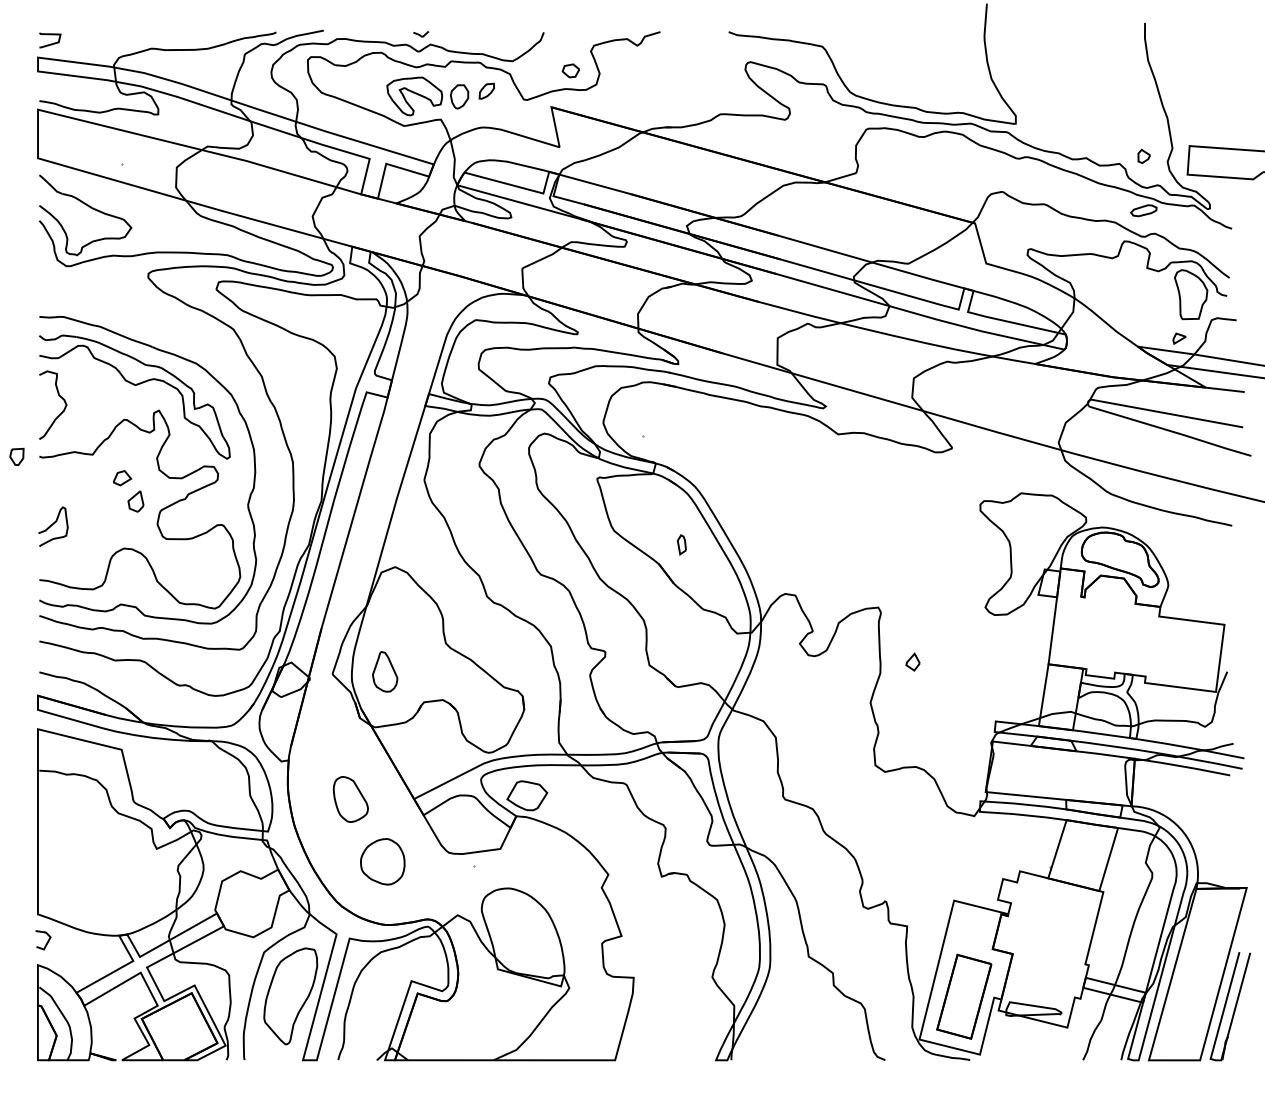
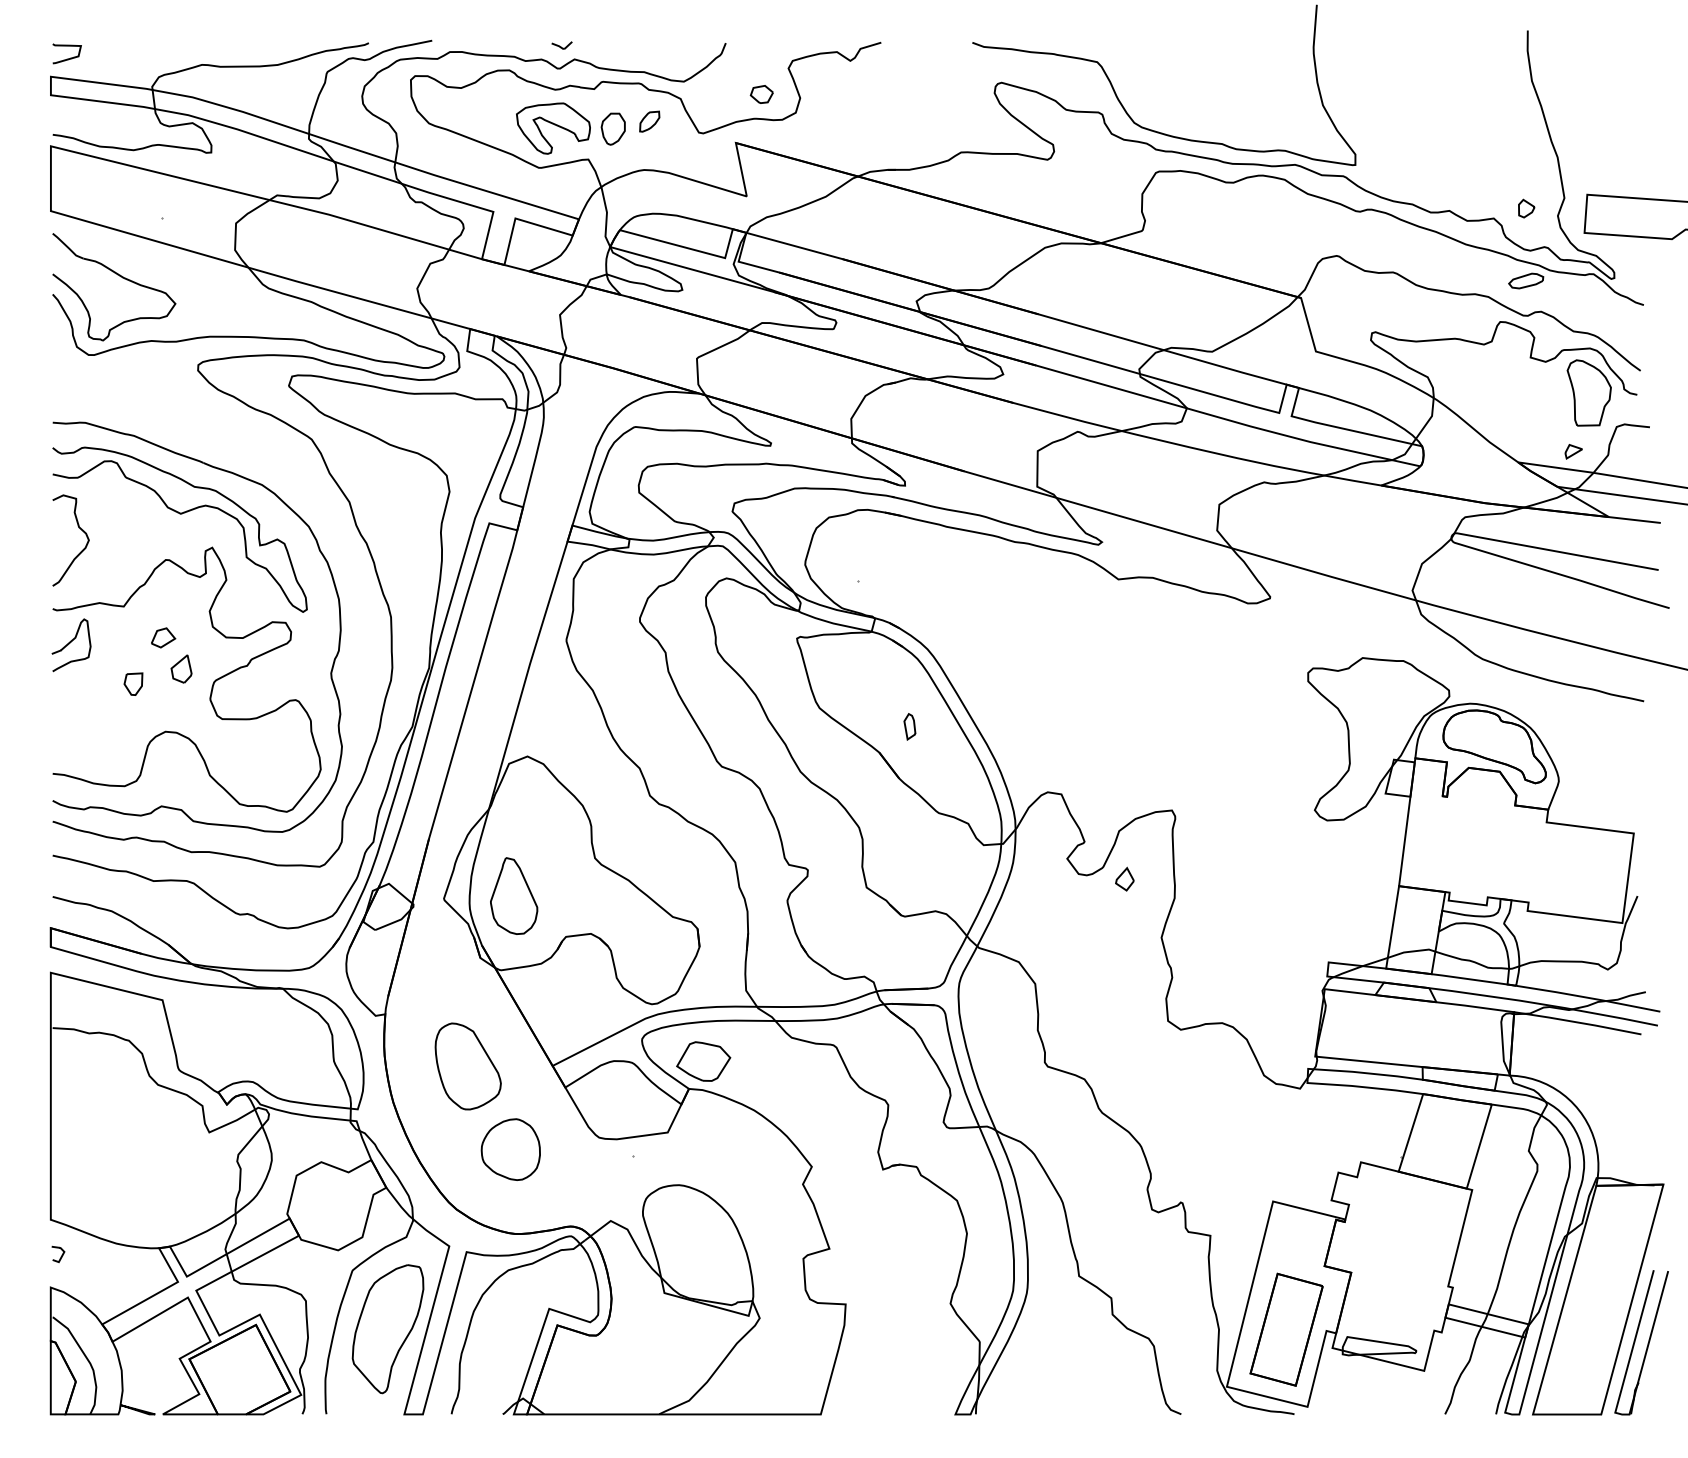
part: (16, 456) -> (132, 683), moved
part: (53, 526) -> (71, 644), moved
part: (912, 661) -> (1124, 878), moved
part: (384, 671) -> (513, 895), size x1.43
part: (350, 799) -> (467, 1066), size x1.43
part: (43, 940) -> (58, 1254), size x0.62

